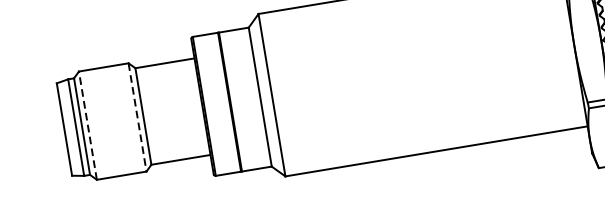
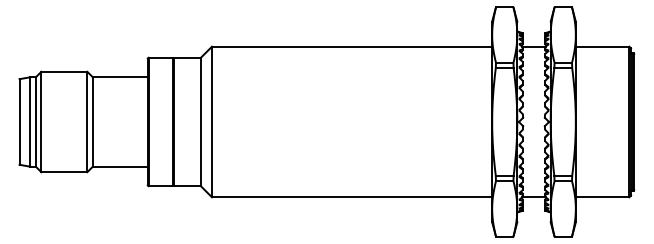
line: (137, 117) -> (87, 122), dashed -> solid
line: (87, 125) -> (41, 121), dashed -> solid

